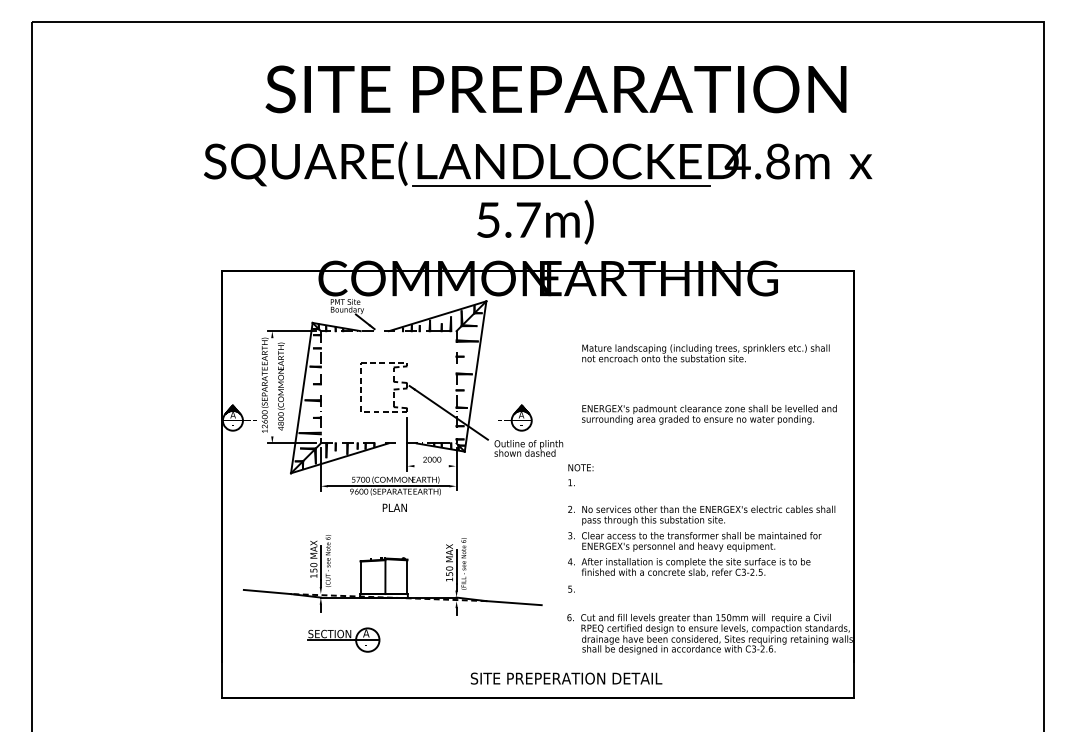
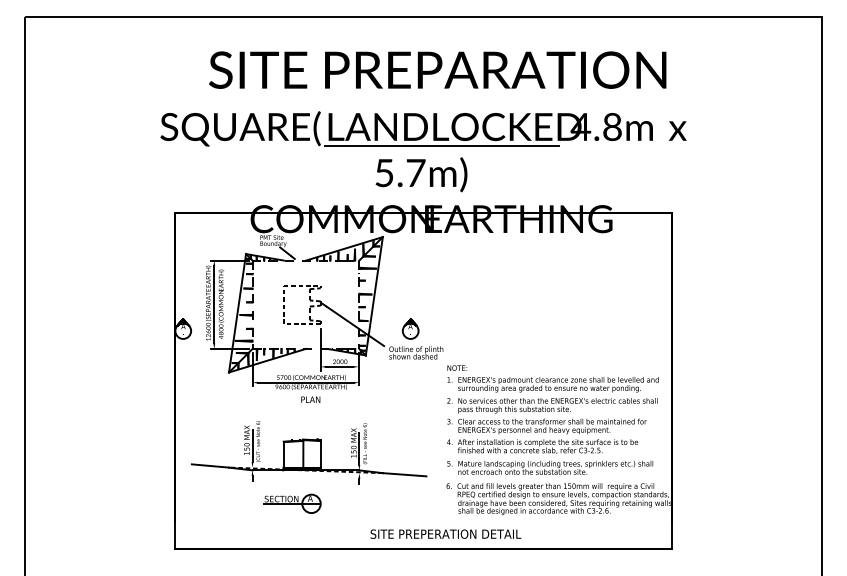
text: (705, 353) -> (555, 467), moved
line: (272, 387) -> (214, 304), added
text: (709, 414) -> (558, 384), moved
line: (431, 466) -> (339, 367), added
part: (343, 639) -> (292, 503), moved

